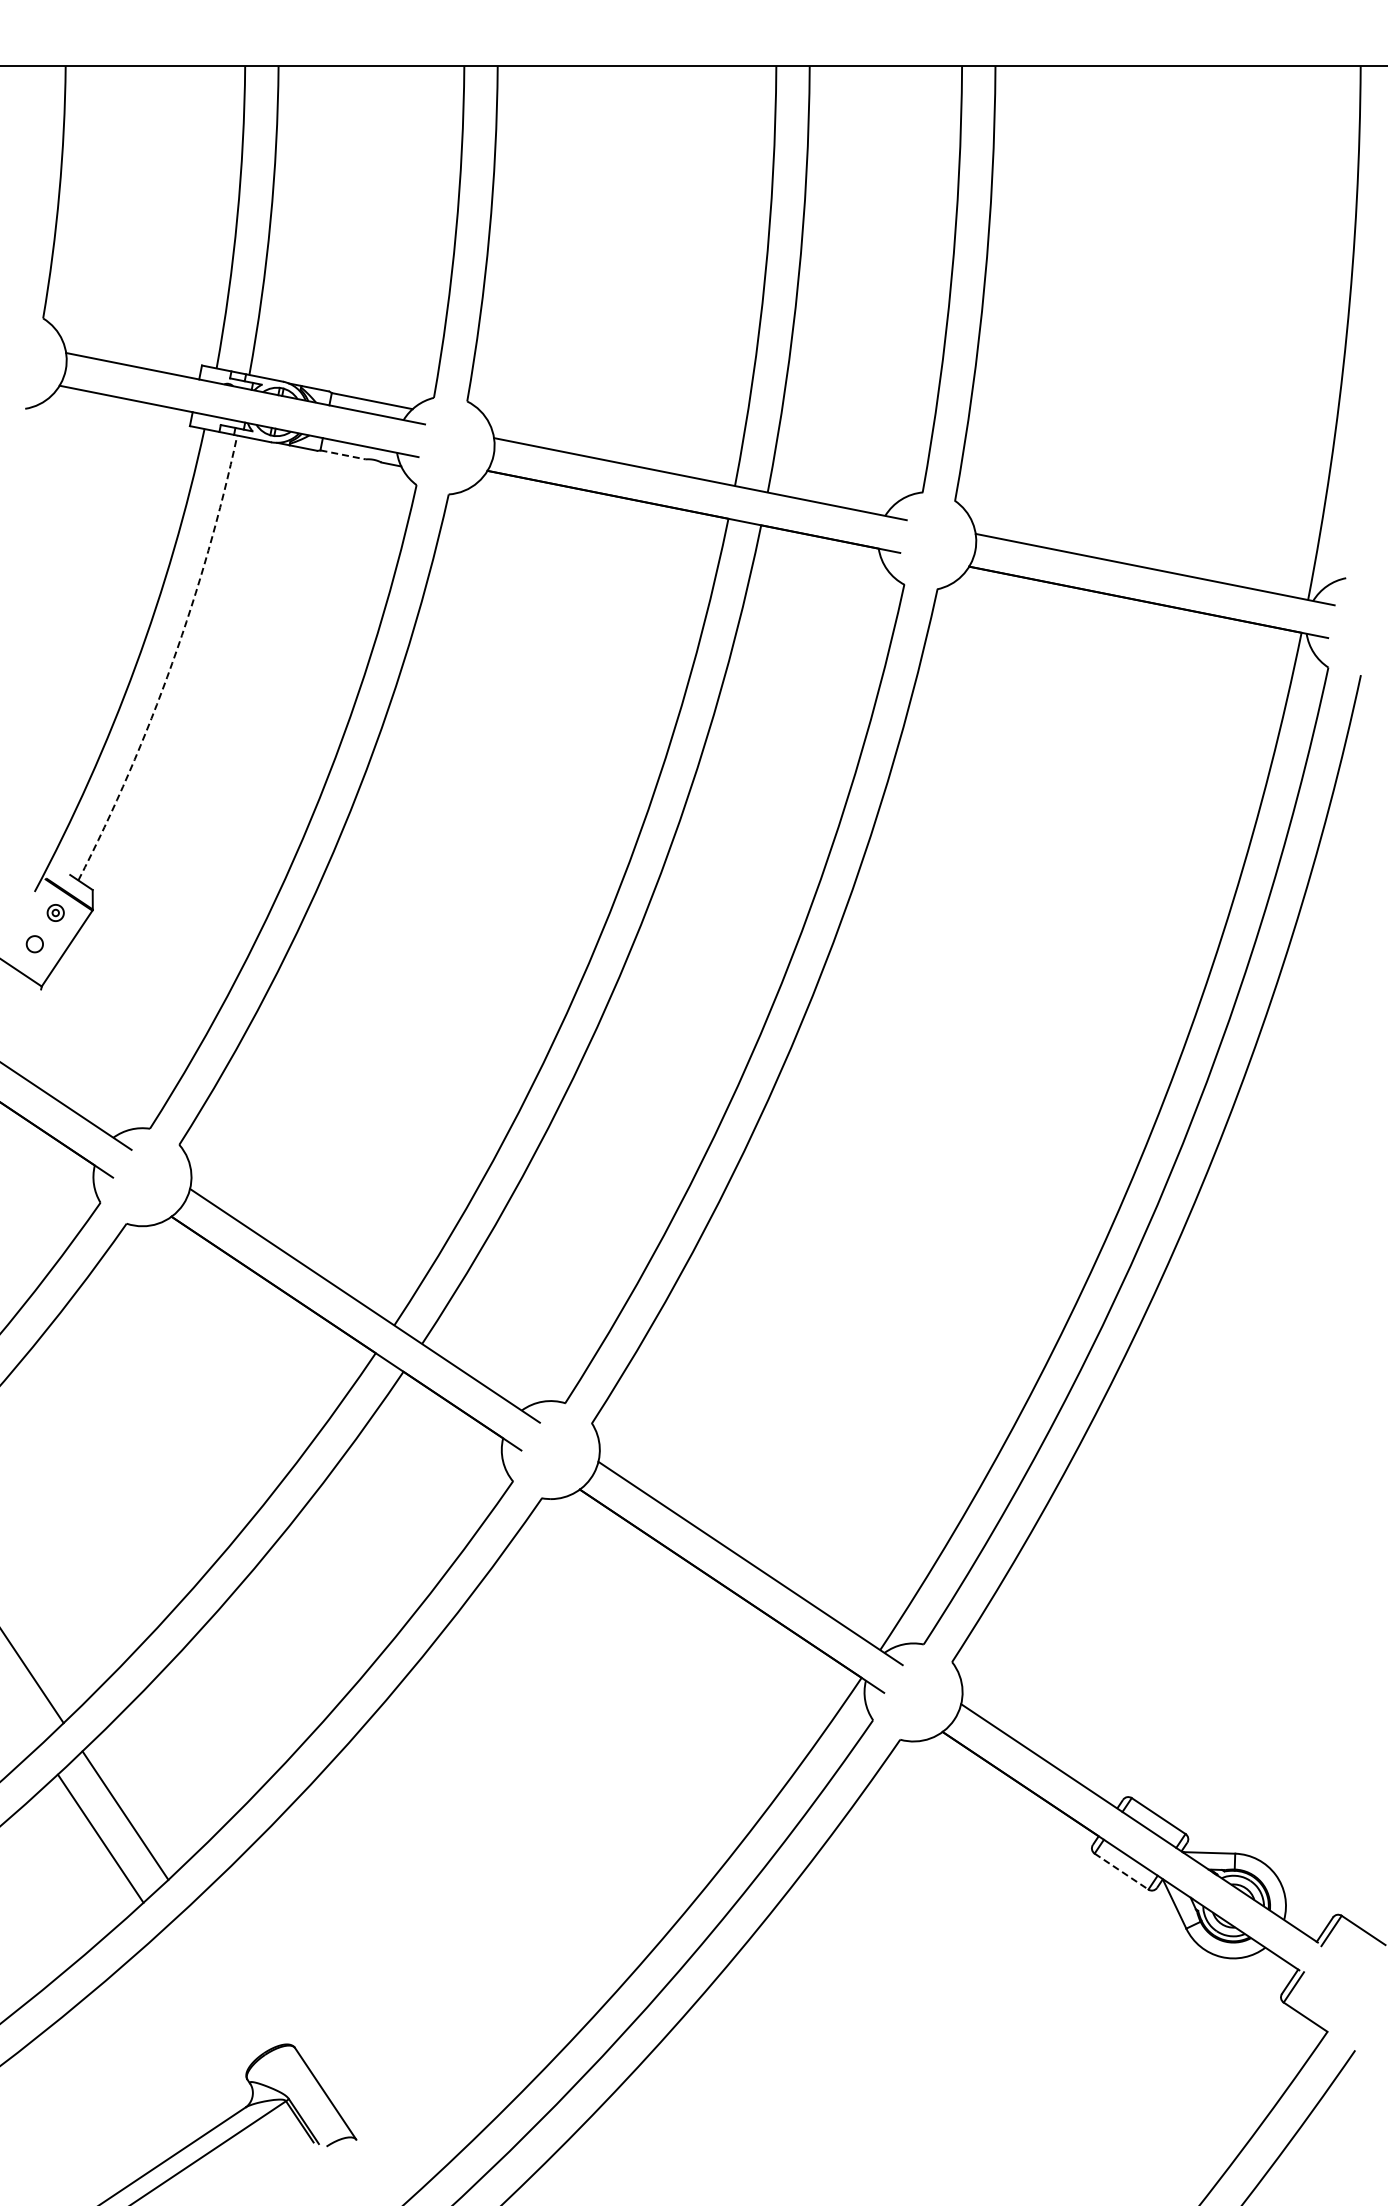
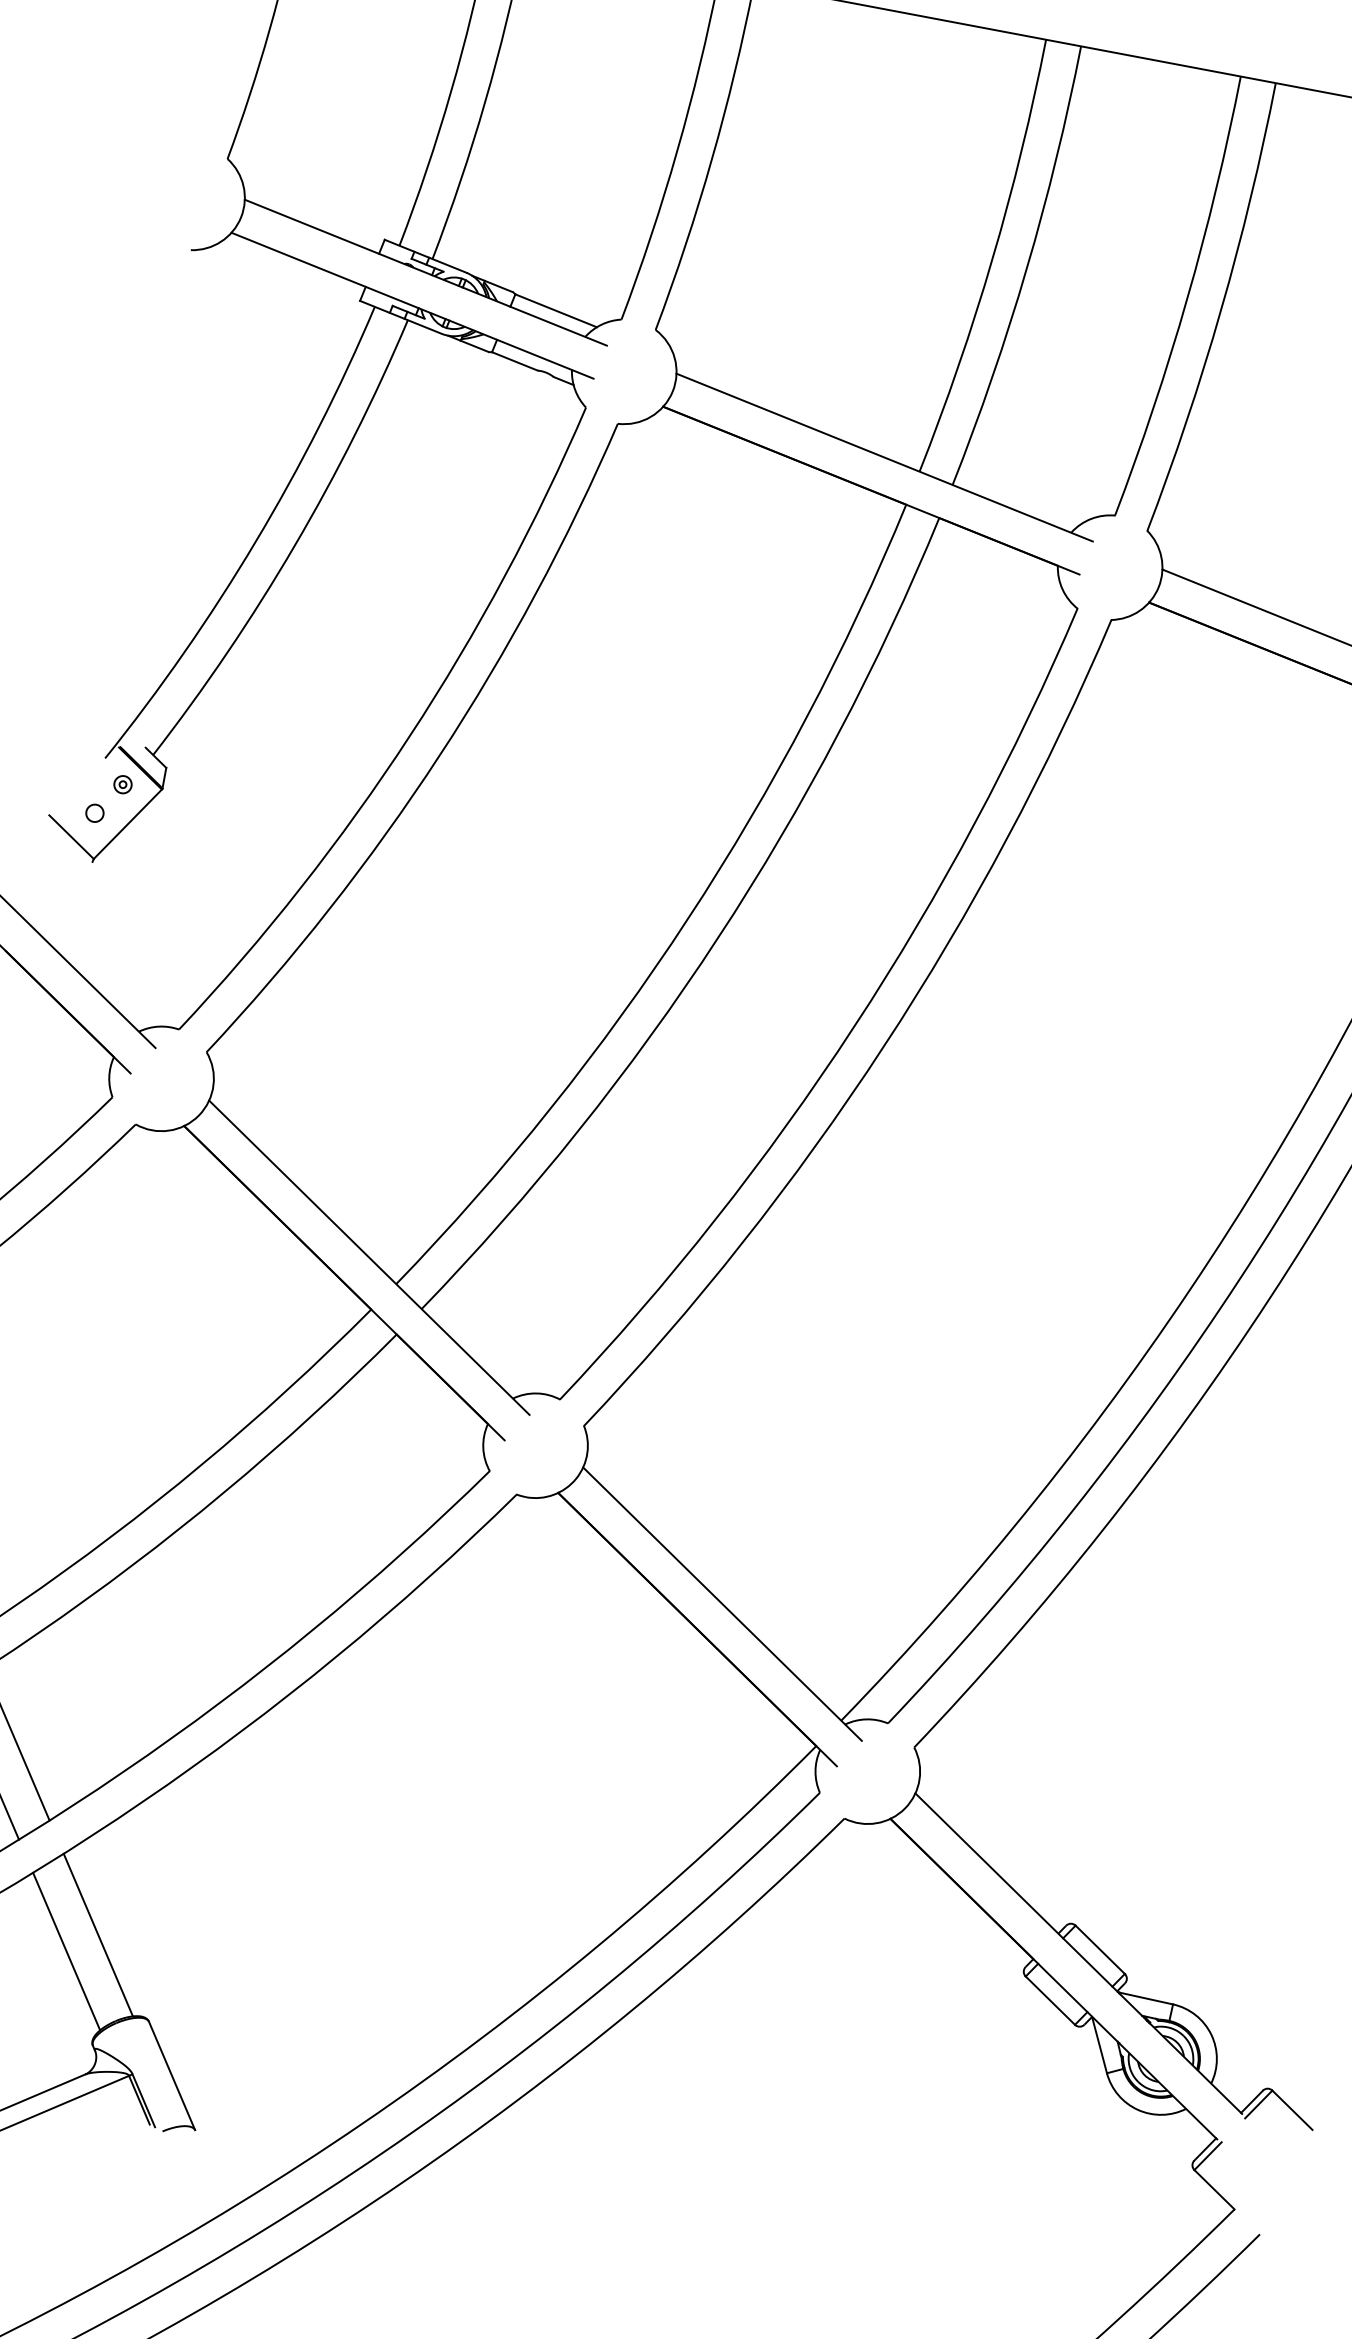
line: (343, 455) -> (515, 362), dashed -> solid
arc: (172, 663) -> (294, 546), dashed -> solid
line: (1121, 1871) -> (1050, 2000), dashed -> solid
line: (233, 1976) -> (98, 1934), added
line: (206, 1997) -> (66, 1951), added

